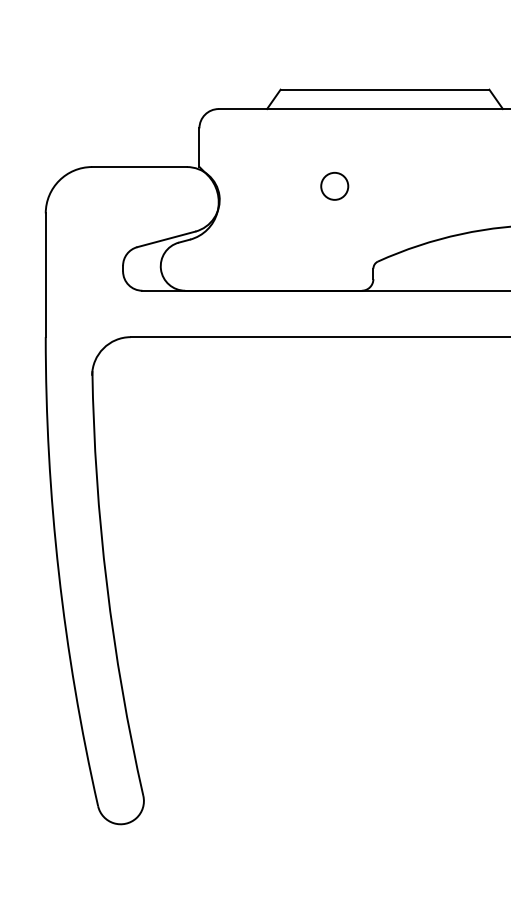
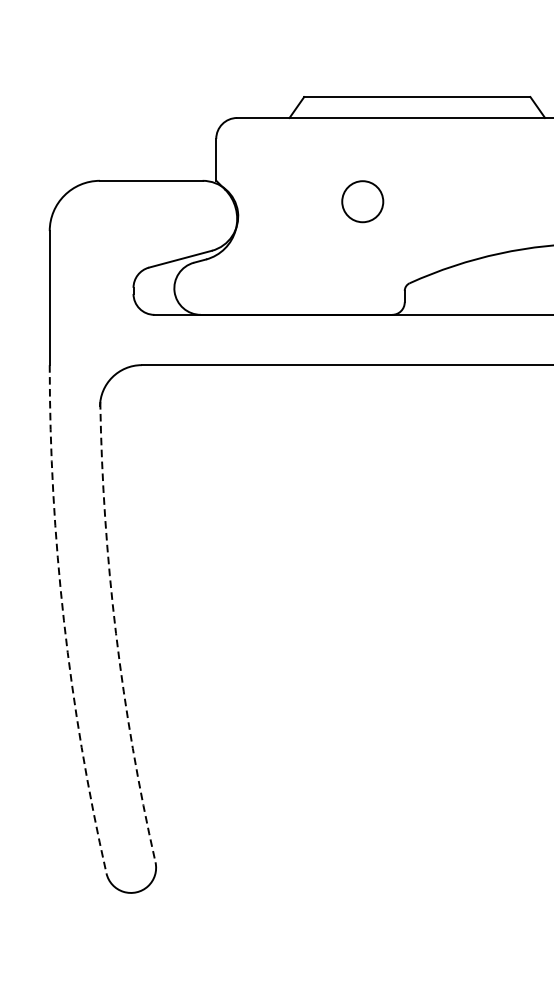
circle: (334, 186) -> (362, 201), size x1.4
arc: (58, 573) -> (63, 621), solid -> dashed
arc: (106, 584) -> (115, 633), solid -> dashed

